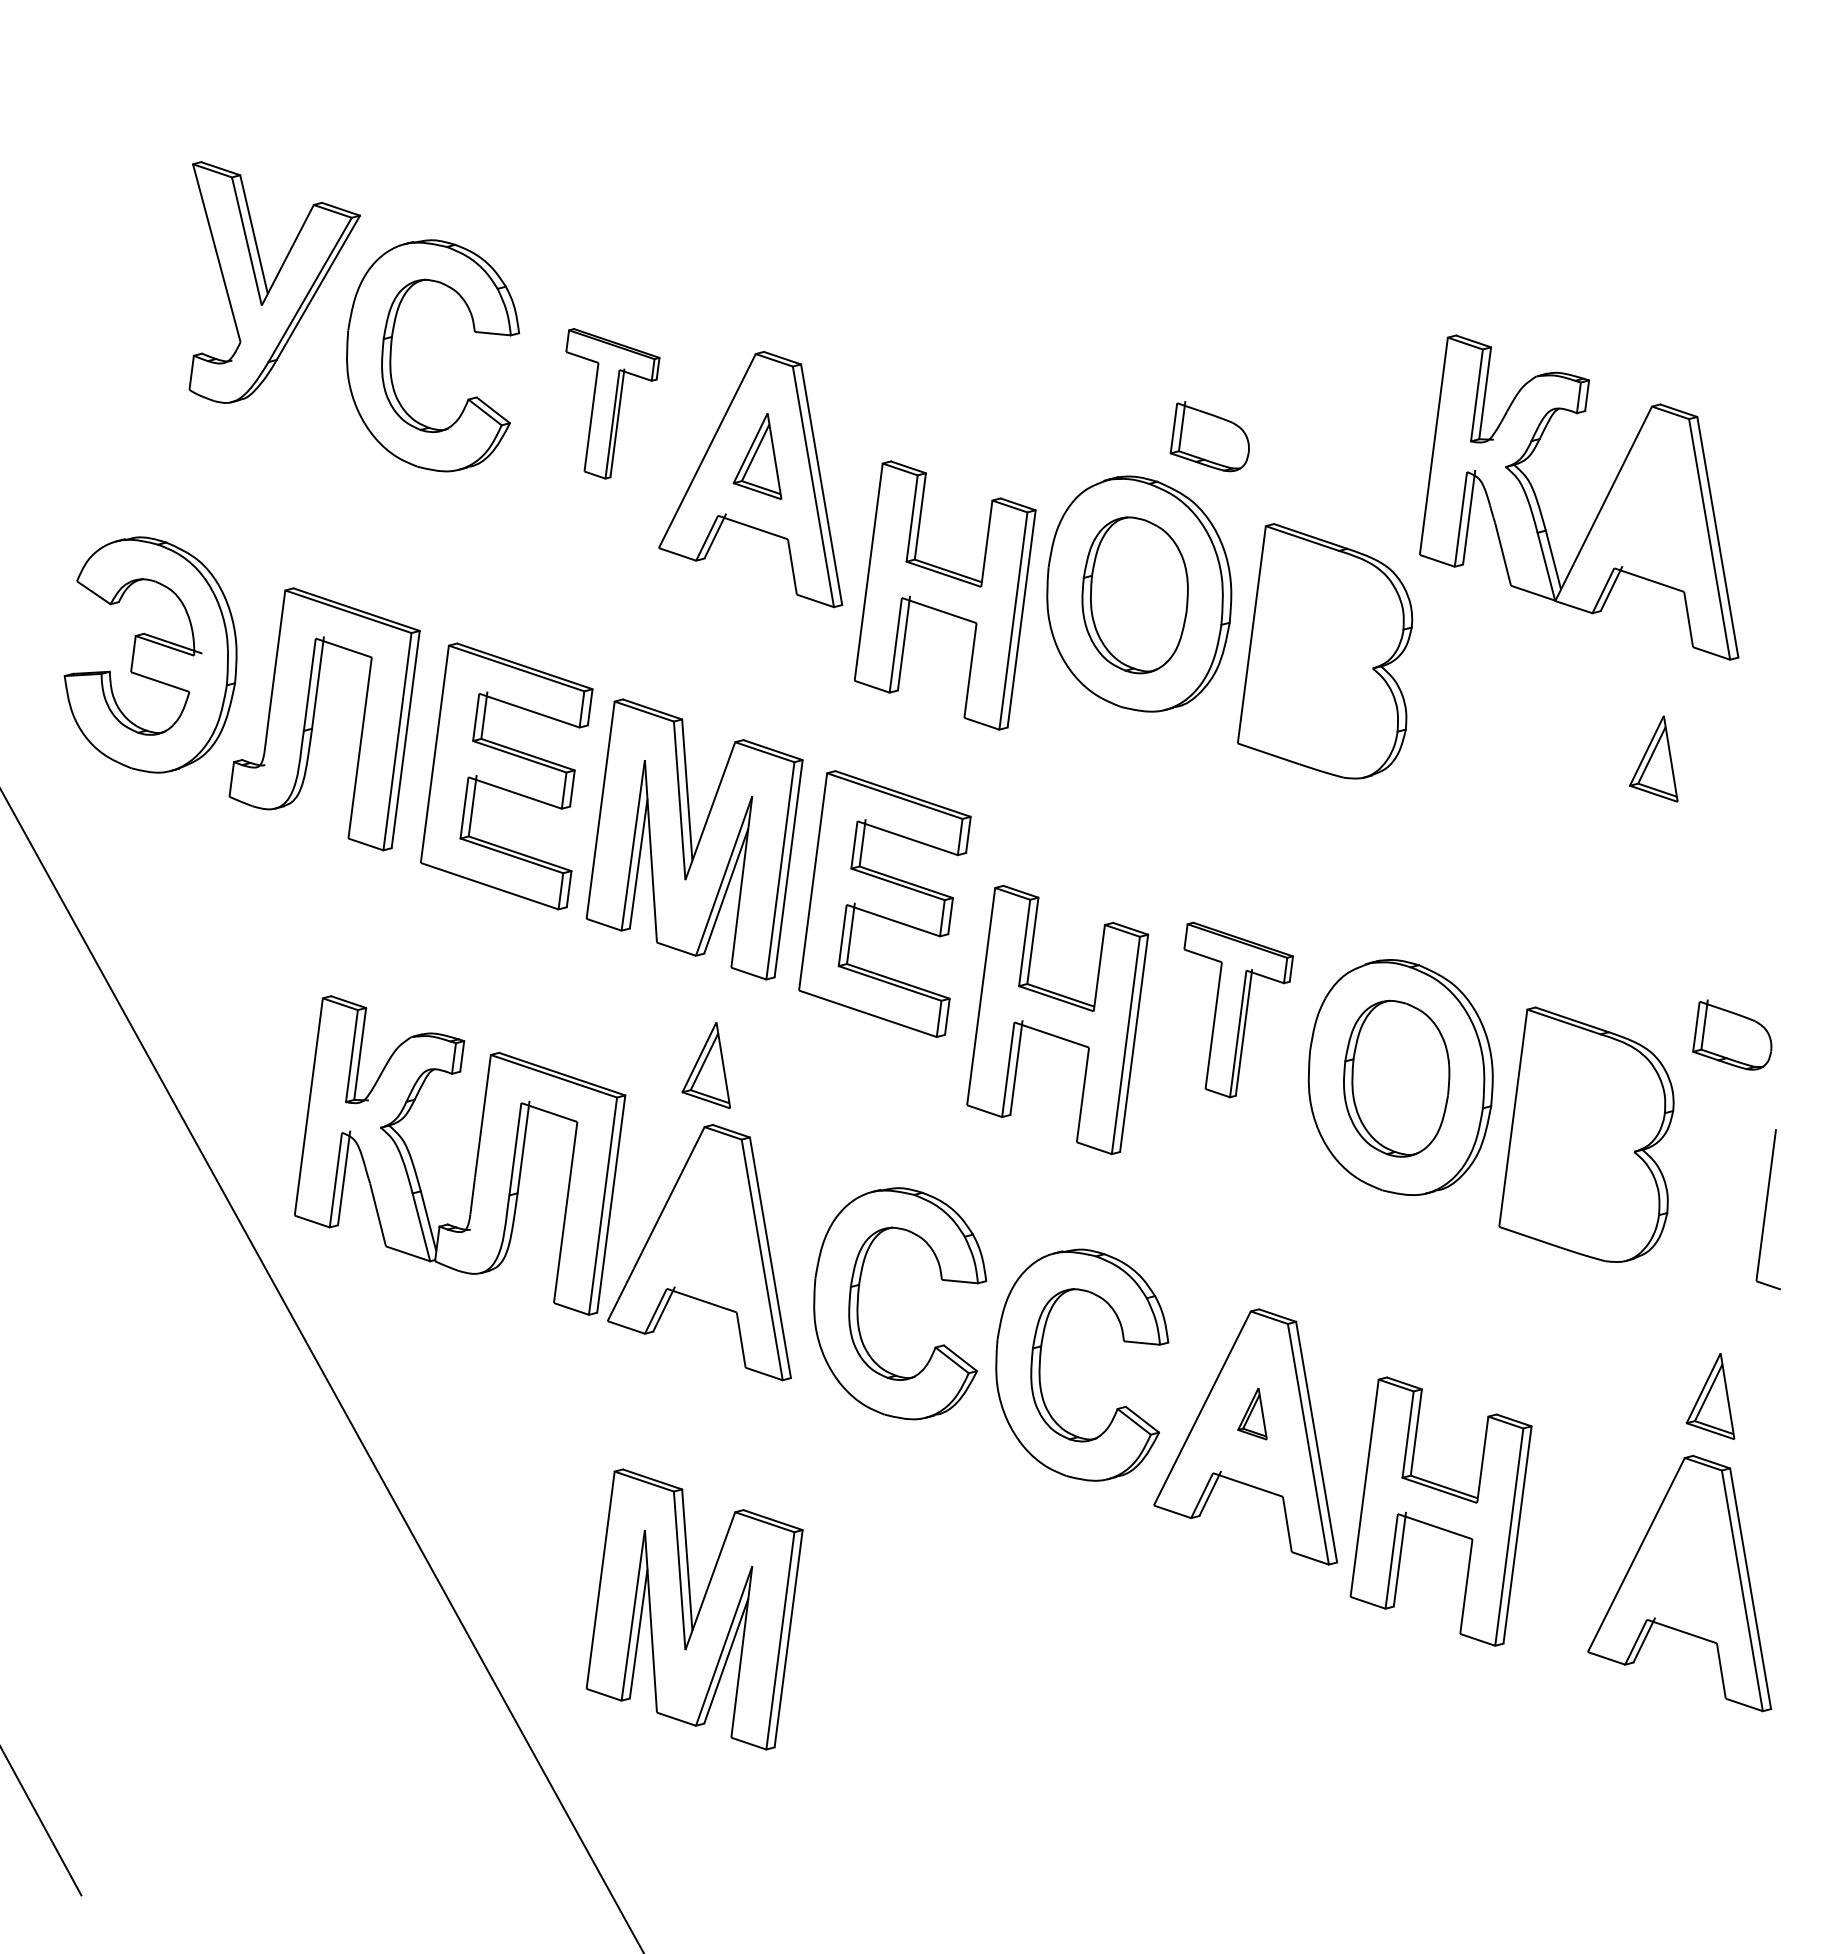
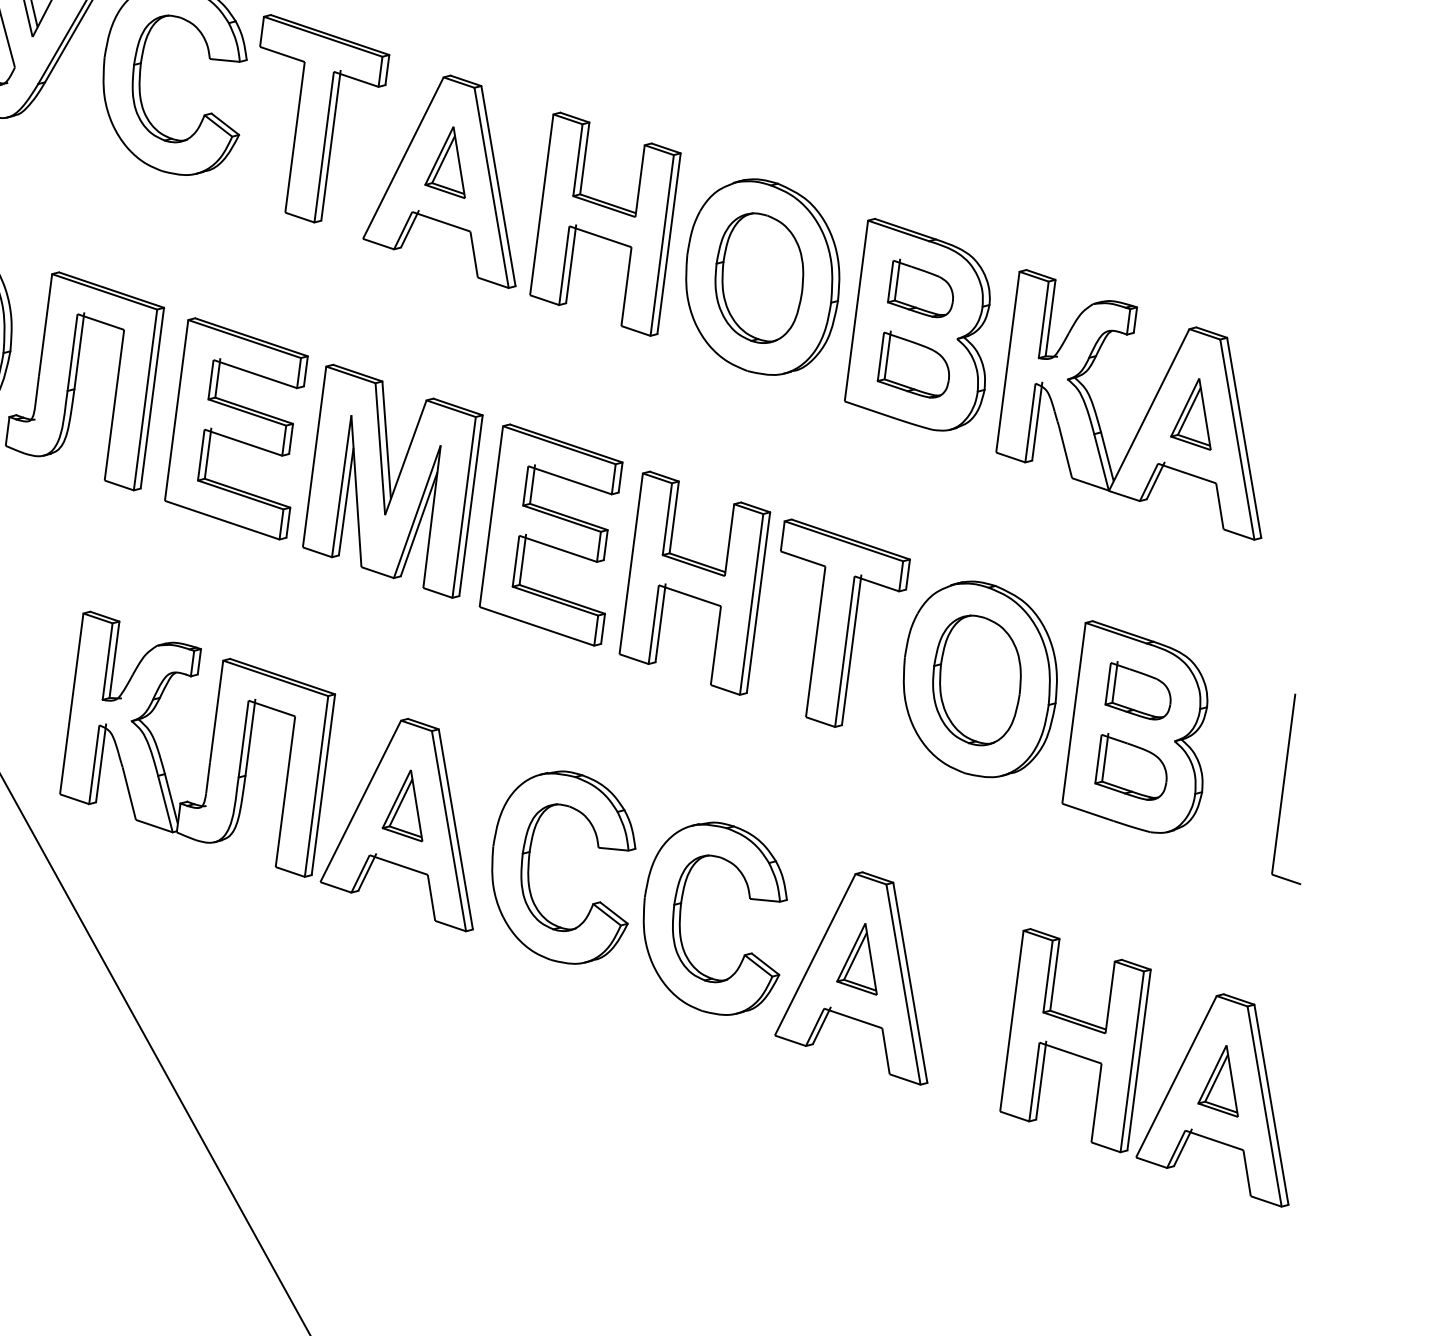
part: (612, 403) -> (324, 118), size x1.67
part: (1209, 436) -> (920, 288), moved
part: (1600, 507) -> (1146, 413), moved
part: (944, 595) -> (604, 224), moved
part: (1320, 698) -> (913, 364), added
part: (1238, 1009) -> (845, 622), size x1.43
part: (1057, 1019) -> (694, 582), moved
part: (1732, 1034) -> (1138, 690), moved
part: (706, 1065) -> (402, 805), moved
part: (1581, 1182) -> (1130, 766), added
part: (1768, 1209) -> (1286, 789), size x1.43
part: (1710, 1396) -> (1218, 1081), moved
part: (1252, 1413) -> (856, 958), size x1.67
part: (1440, 1511) -> (1074, 1040), moved
part: (694, 1609) -> (392, 1122), removed

